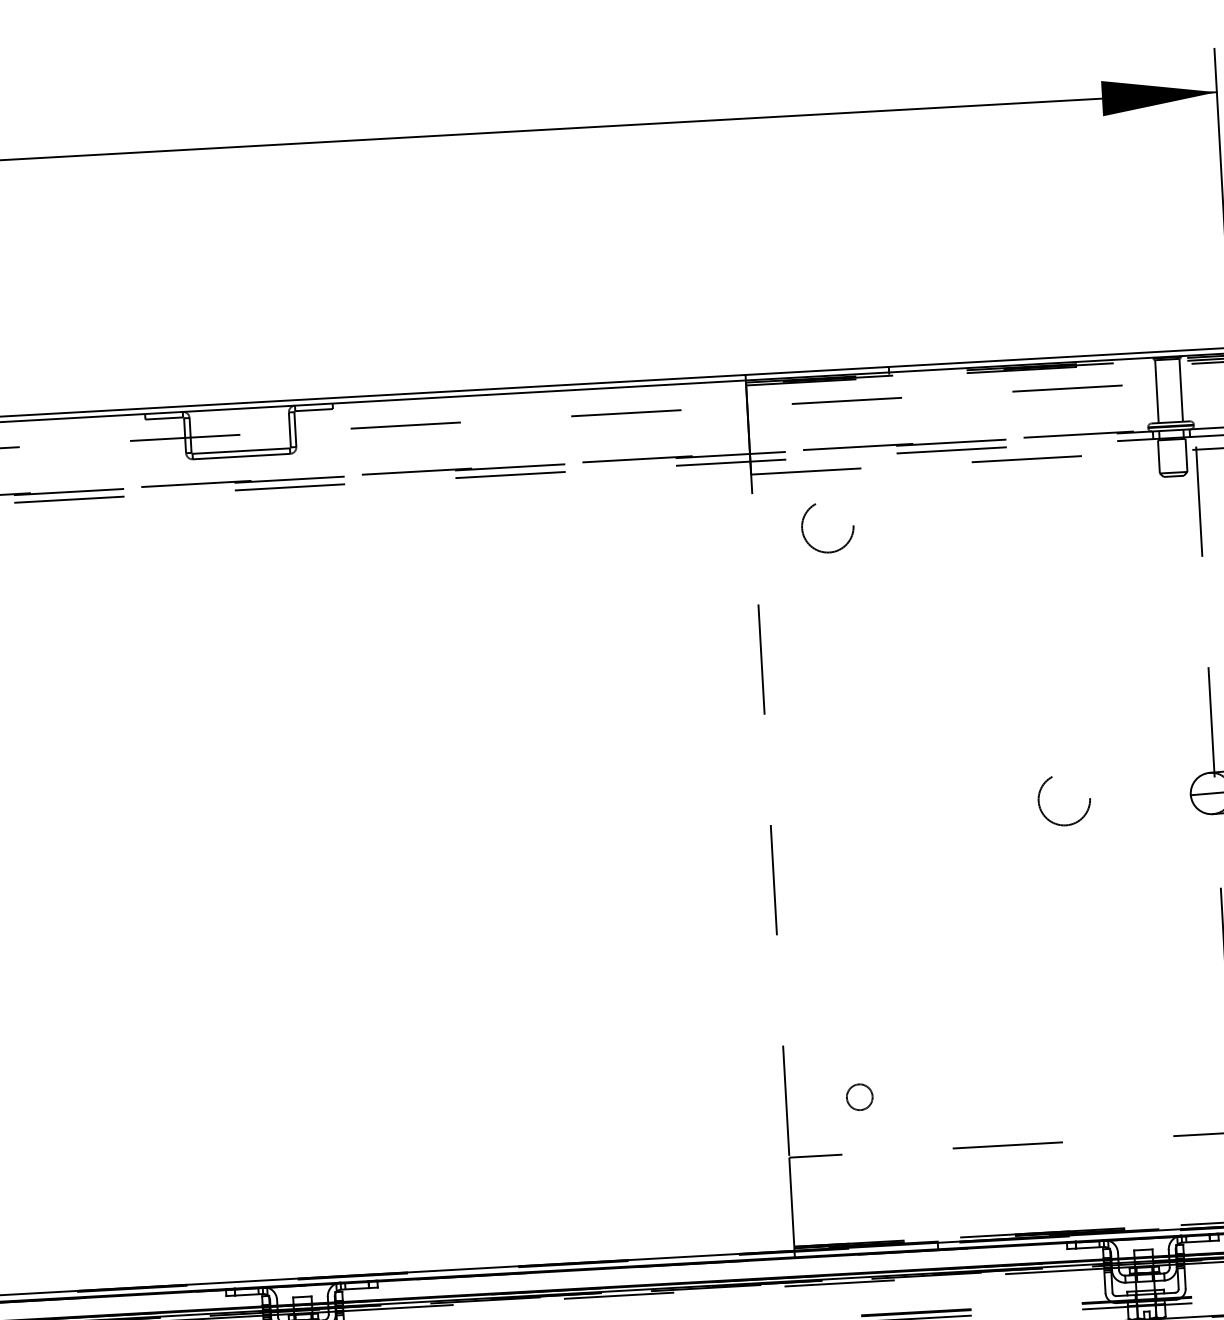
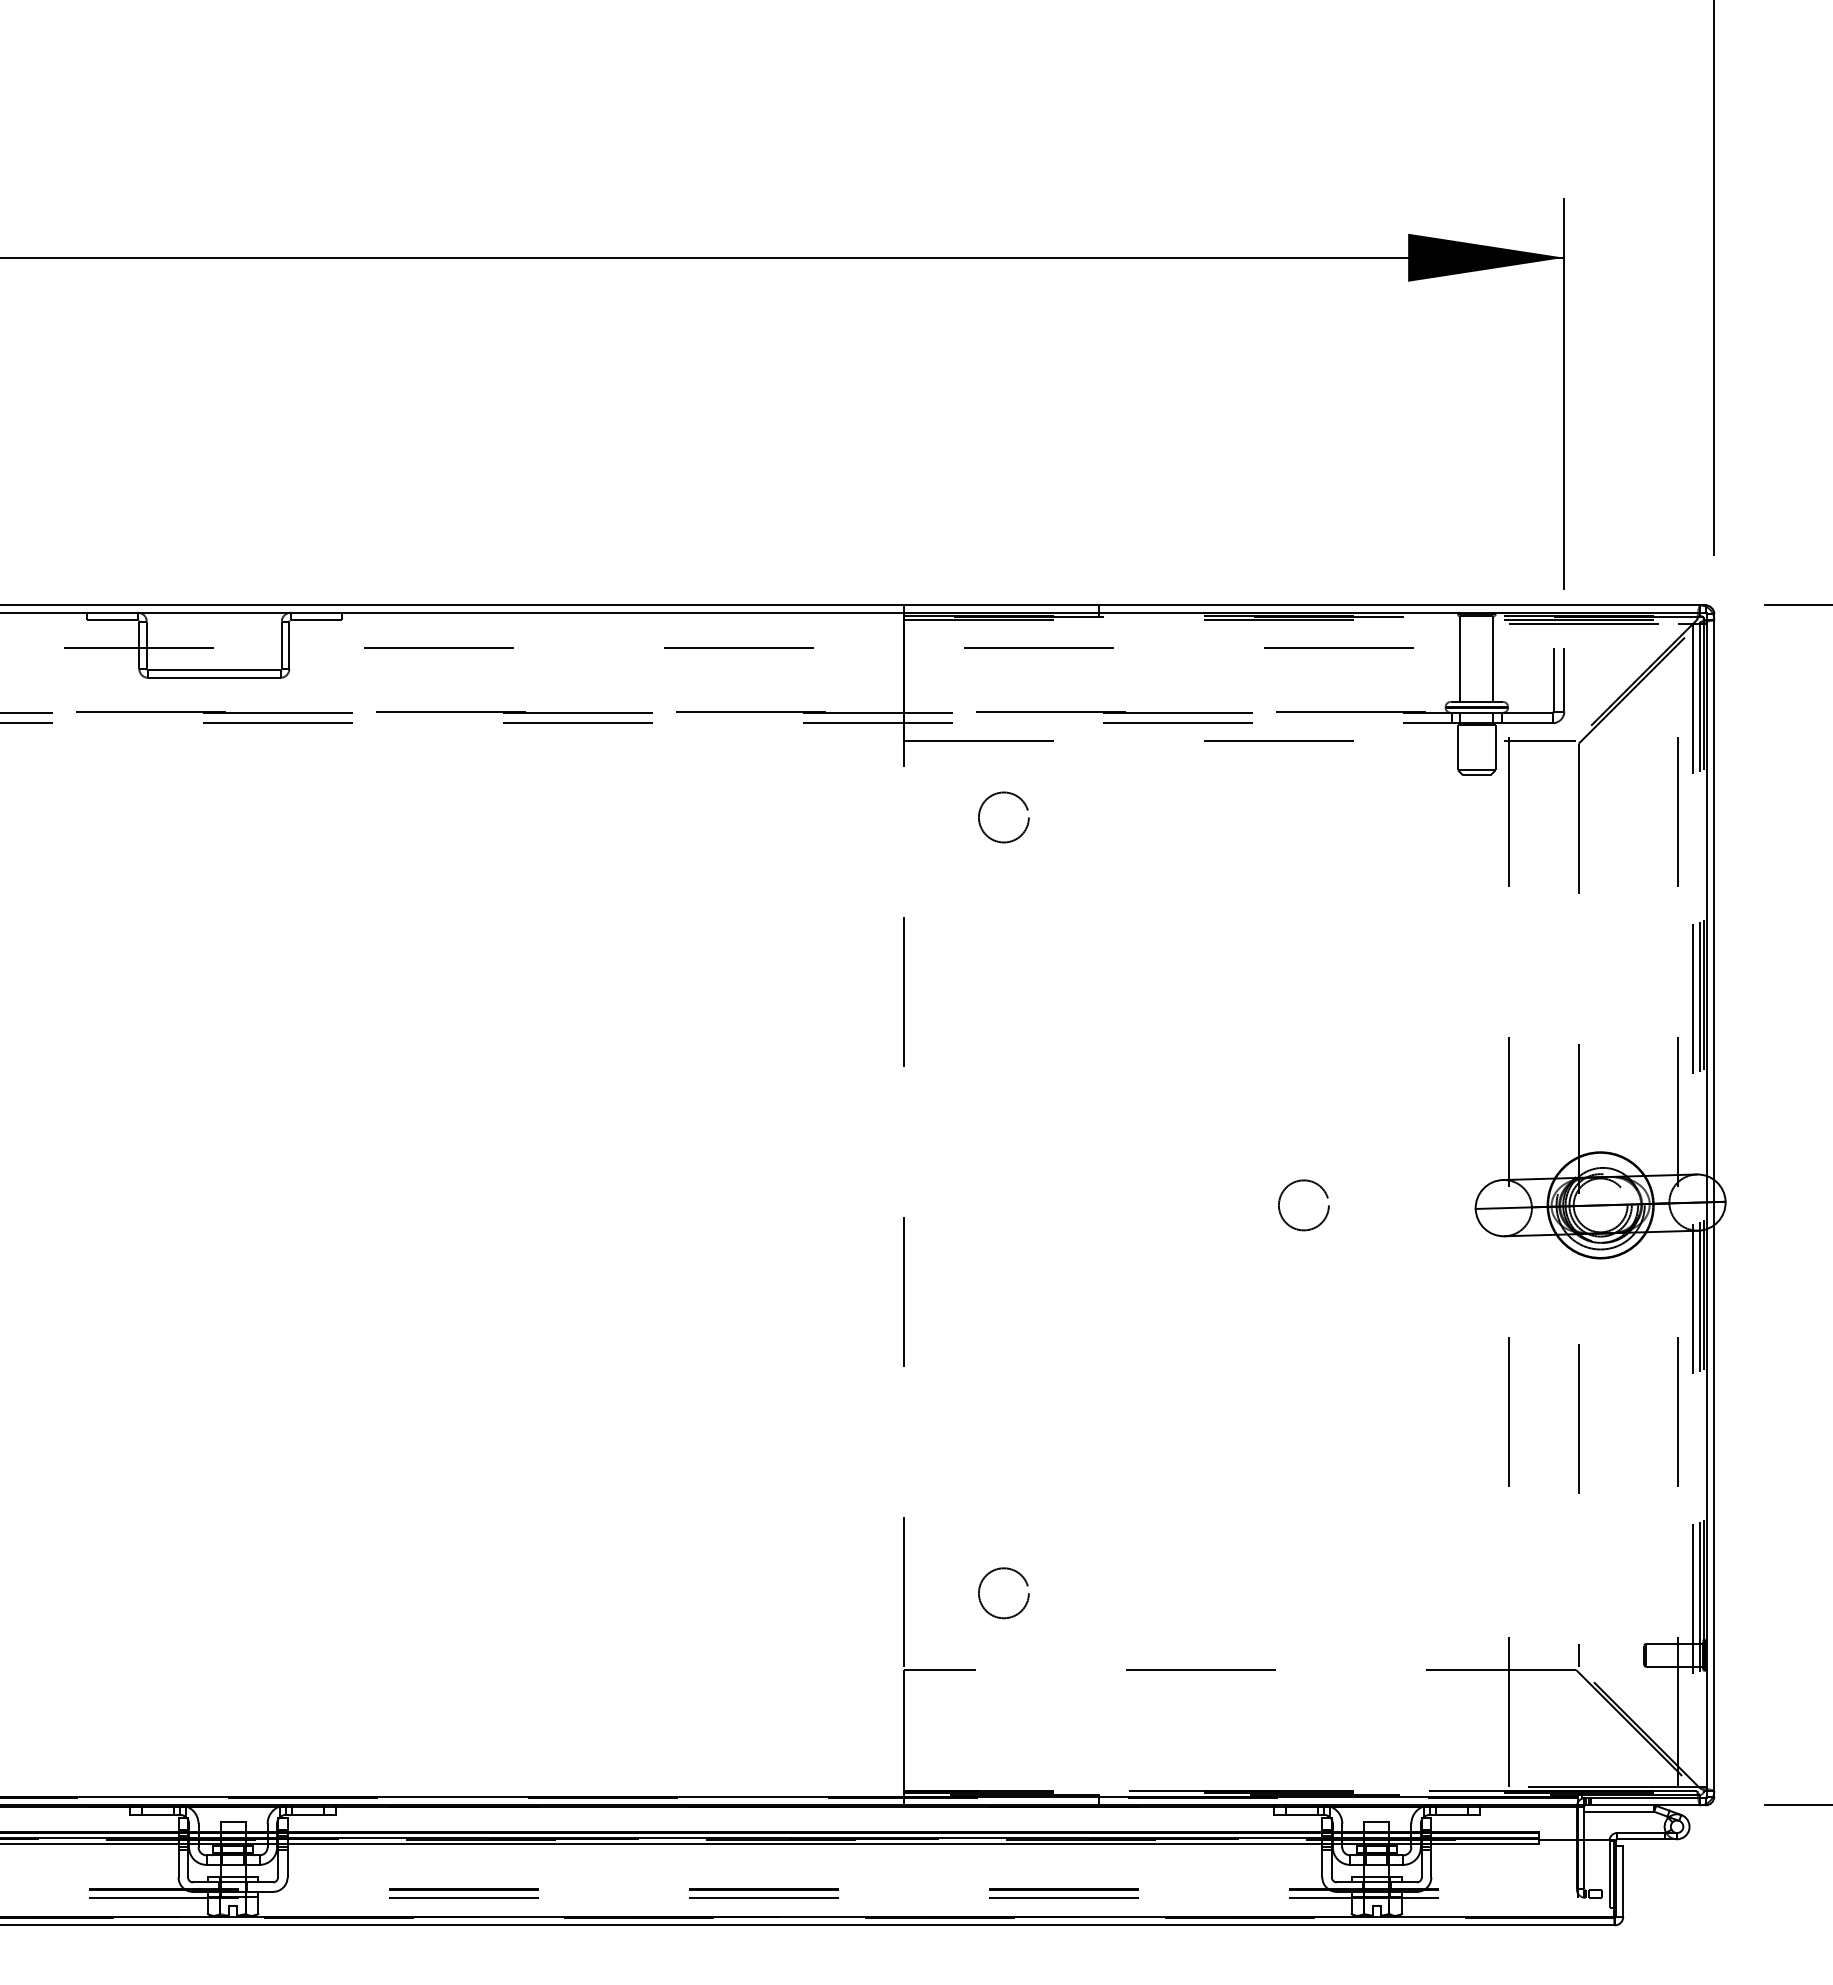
circle: (827, 526) -> (1003, 817), size x0.71
circle: (1064, 799) -> (1303, 1205), size x0.71
circle: (859, 1097) -> (1003, 1593), size x1.43
line: (724, 1290) -> (805, 1844), dashed -> solid

